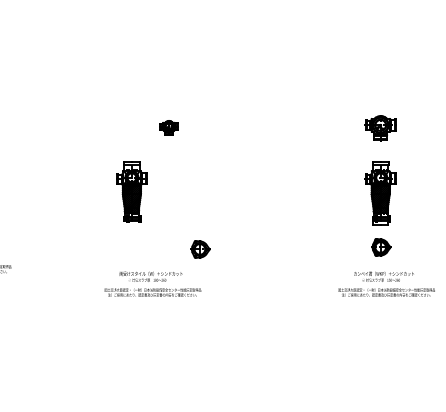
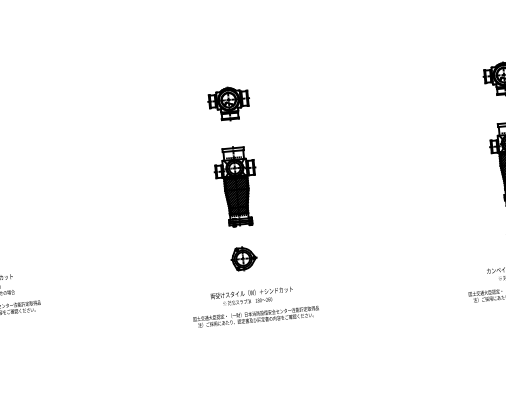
part: (168, 128) -> (228, 104), size x1.67
part: (131, 191) -> (236, 186), moved
part: (200, 249) -> (243, 258), moved
text: (152, 283) -> (254, 305), moved

